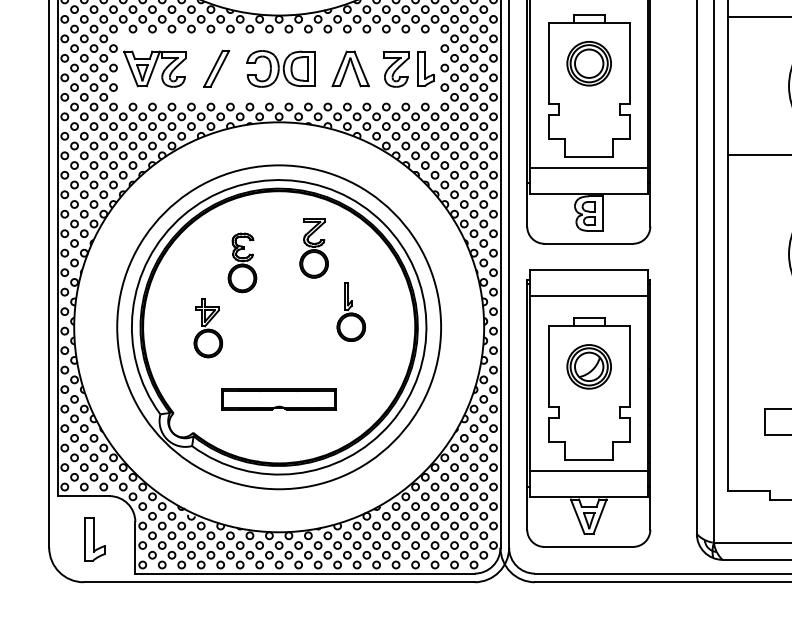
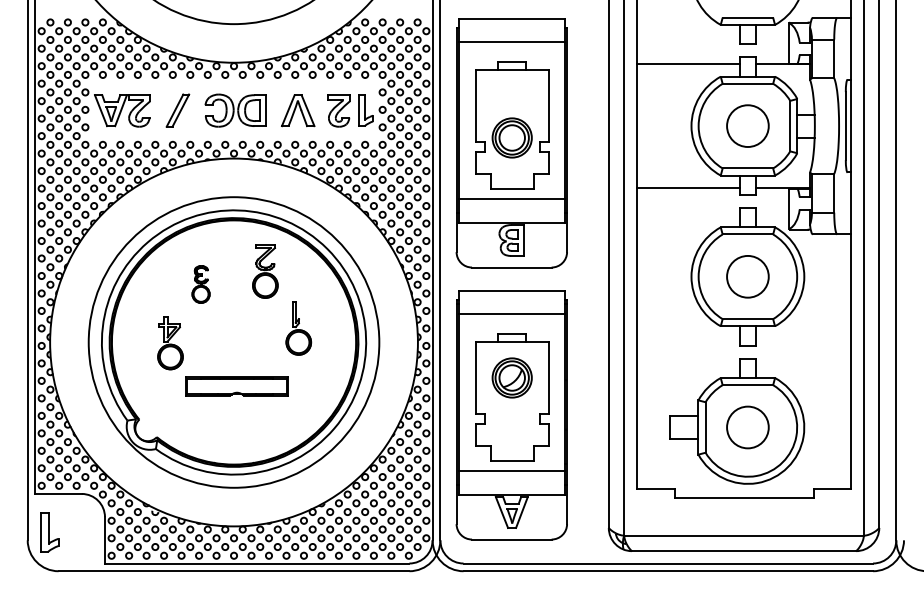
part: (588, 63) -> (511, 137), moved
part: (241, 262) -> (200, 284), size x0.7
part: (278, 399) -> (236, 386), moved
part: (94, 539) -> (49, 532), moved

